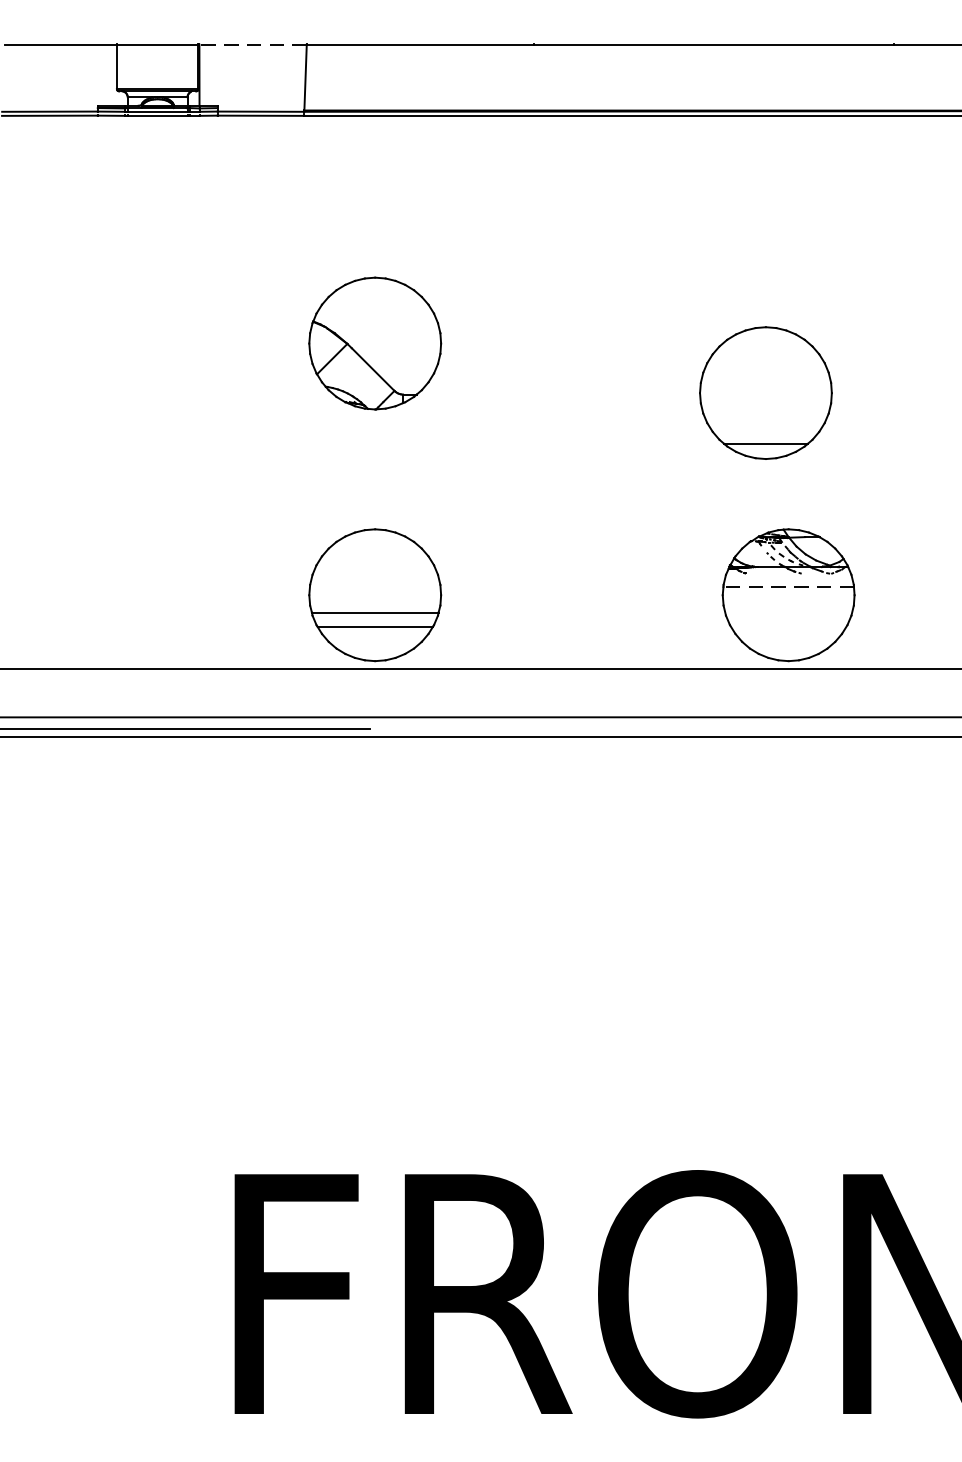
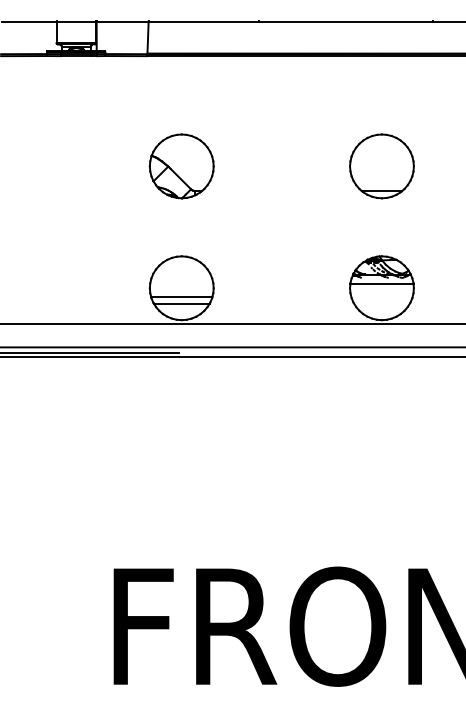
line: (252, 44) -> (122, 21), dashed -> solid
part: (764, 393) -> (381, 166), moved
line: (787, 587) -> (381, 284), dashed -> solid

